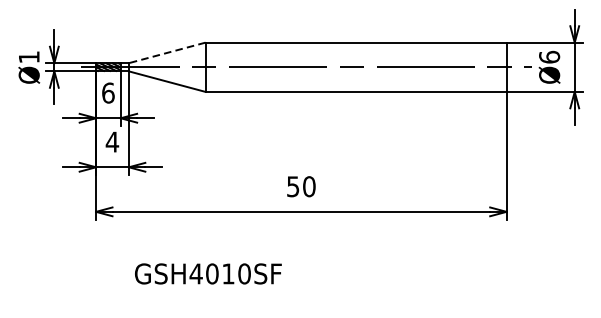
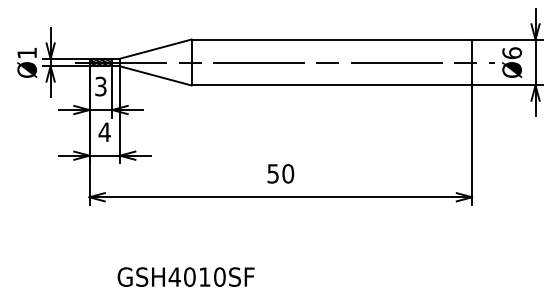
line: (166, 53) -> (155, 49), dashed -> solid
text: (107, 93) -> (100, 86), 6 -> 3
text: (207, 273) -> (185, 276), moved

